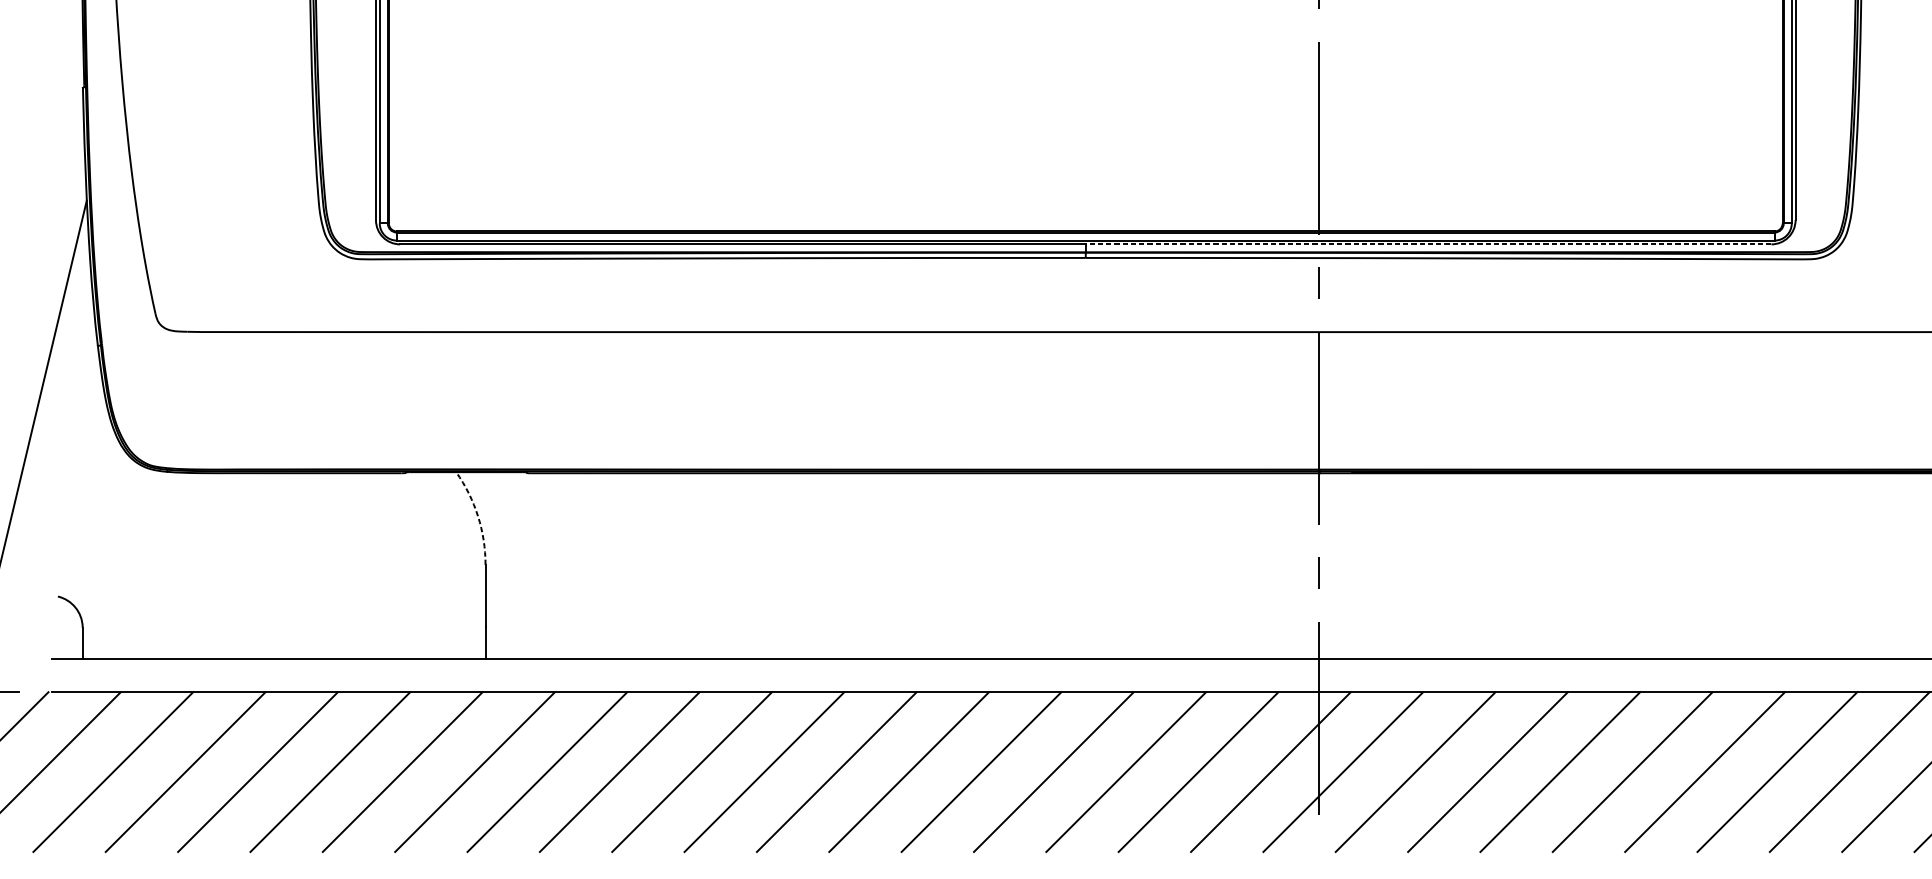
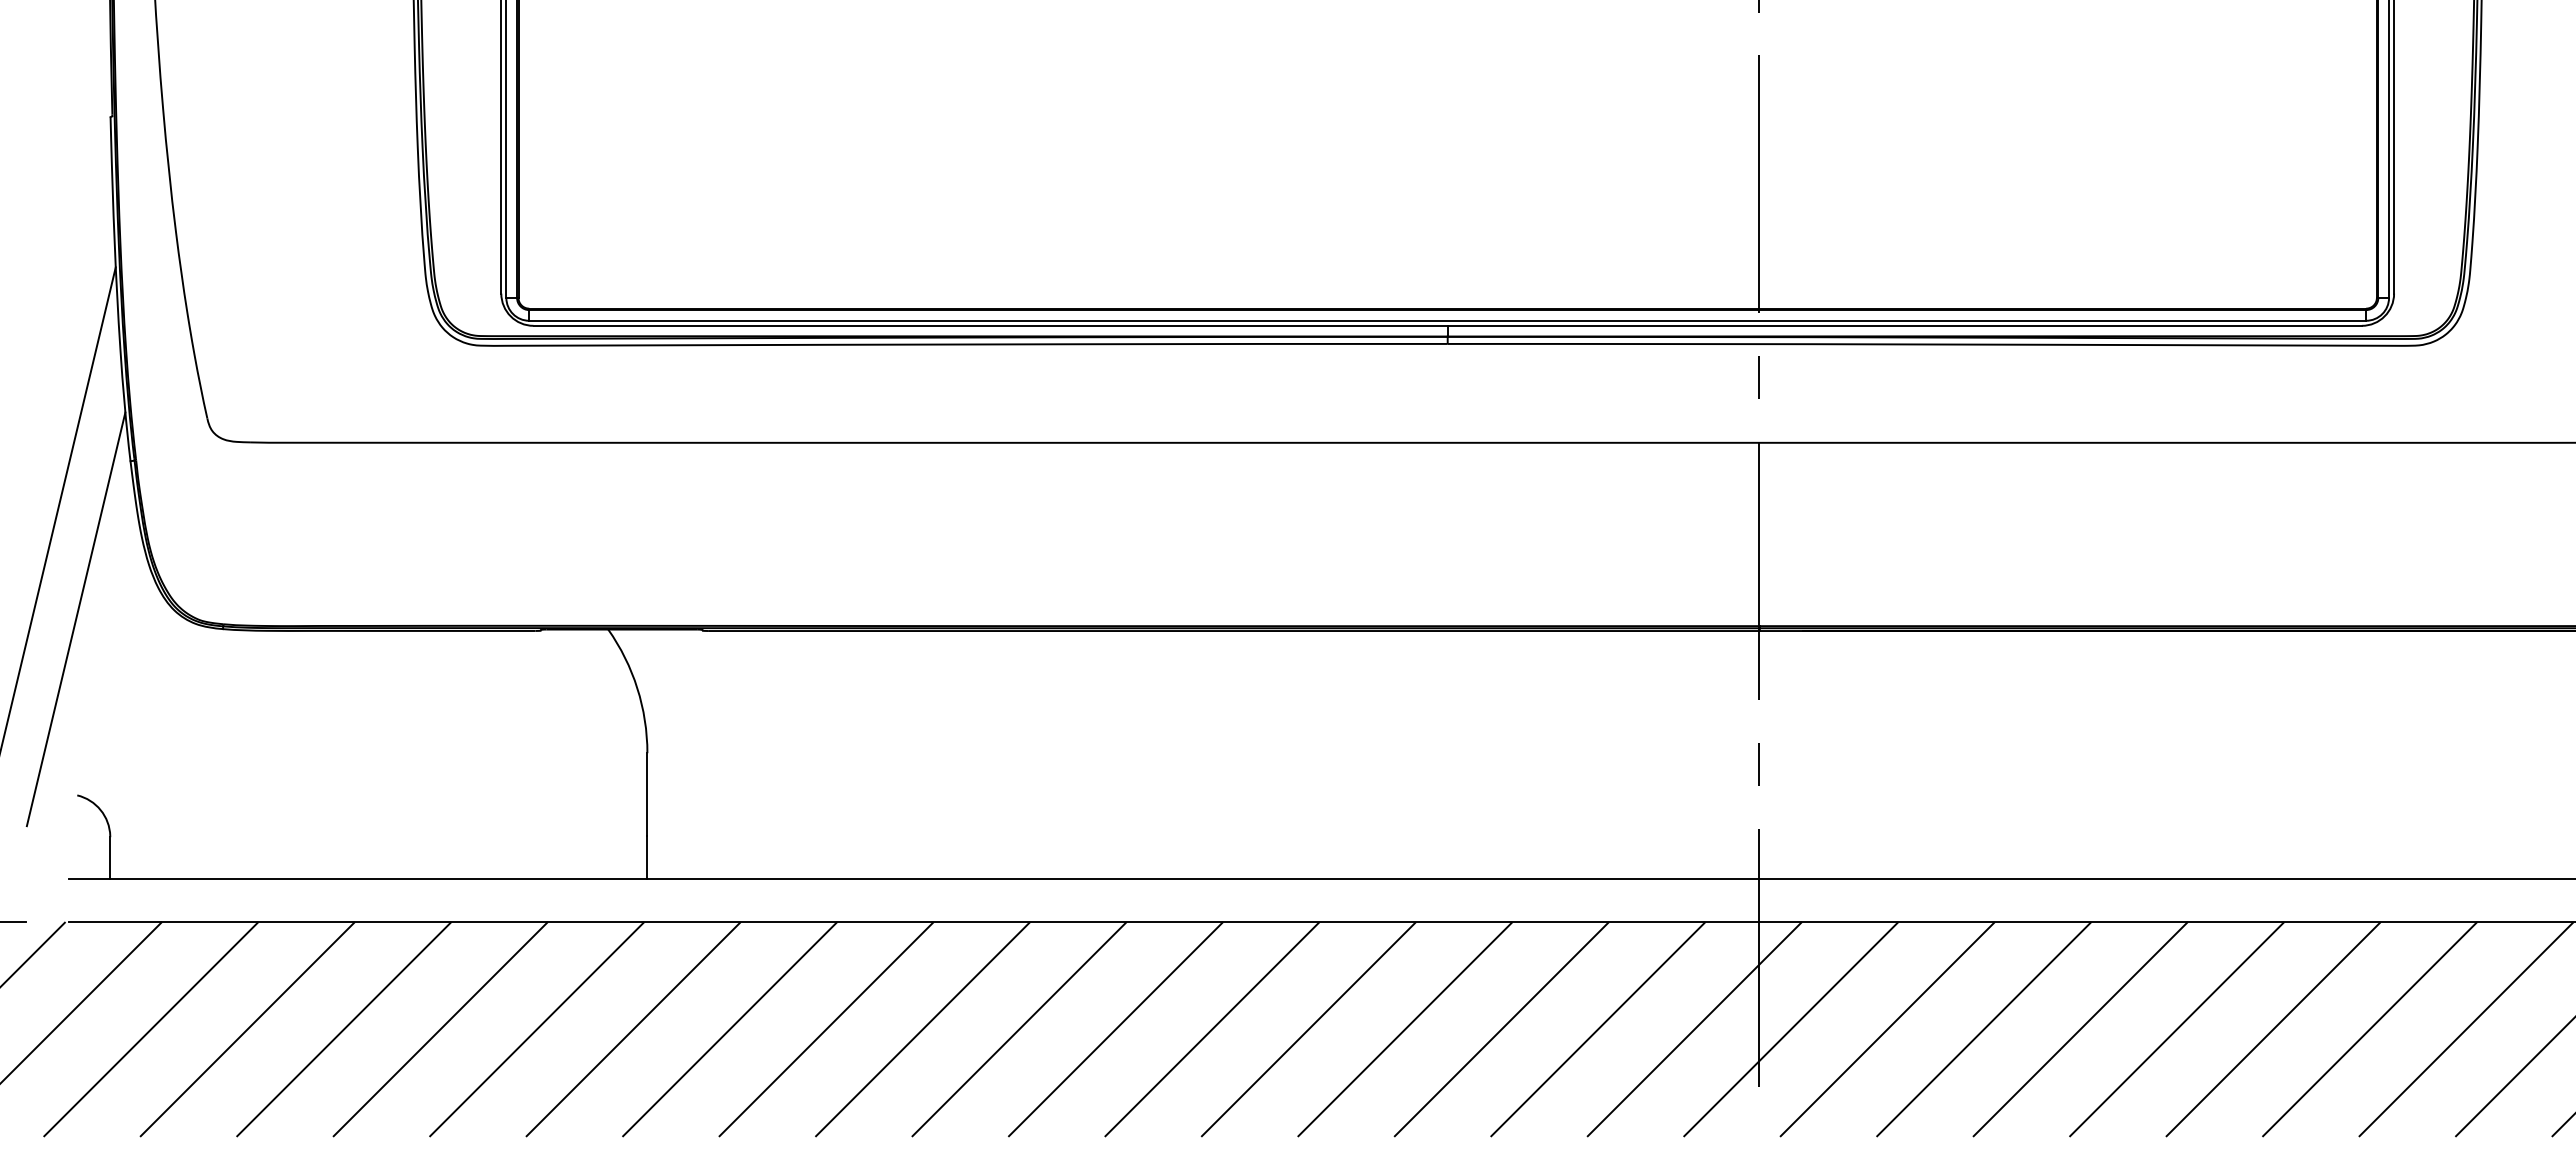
line: (1428, 244) -> (1904, 325), dashed -> solid
line: (56, 464) -> (75, 619), added
arc: (478, 516) -> (637, 688), dashed -> solid

